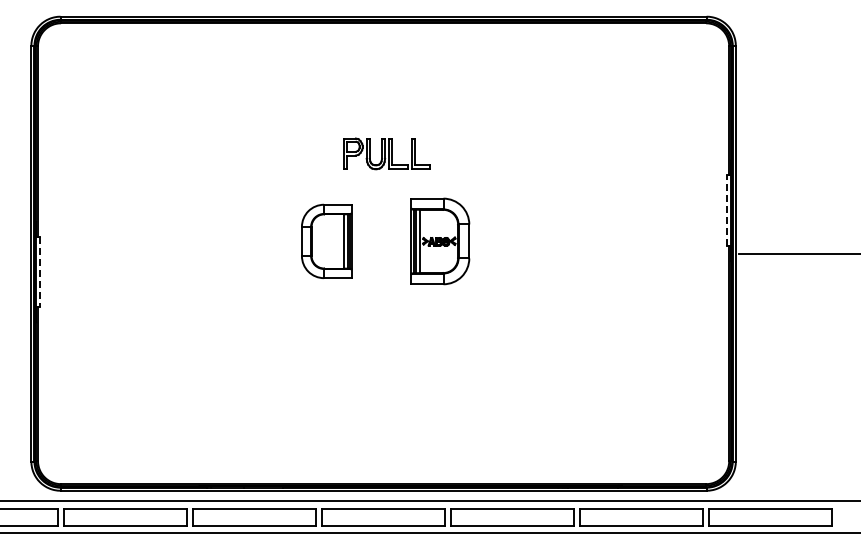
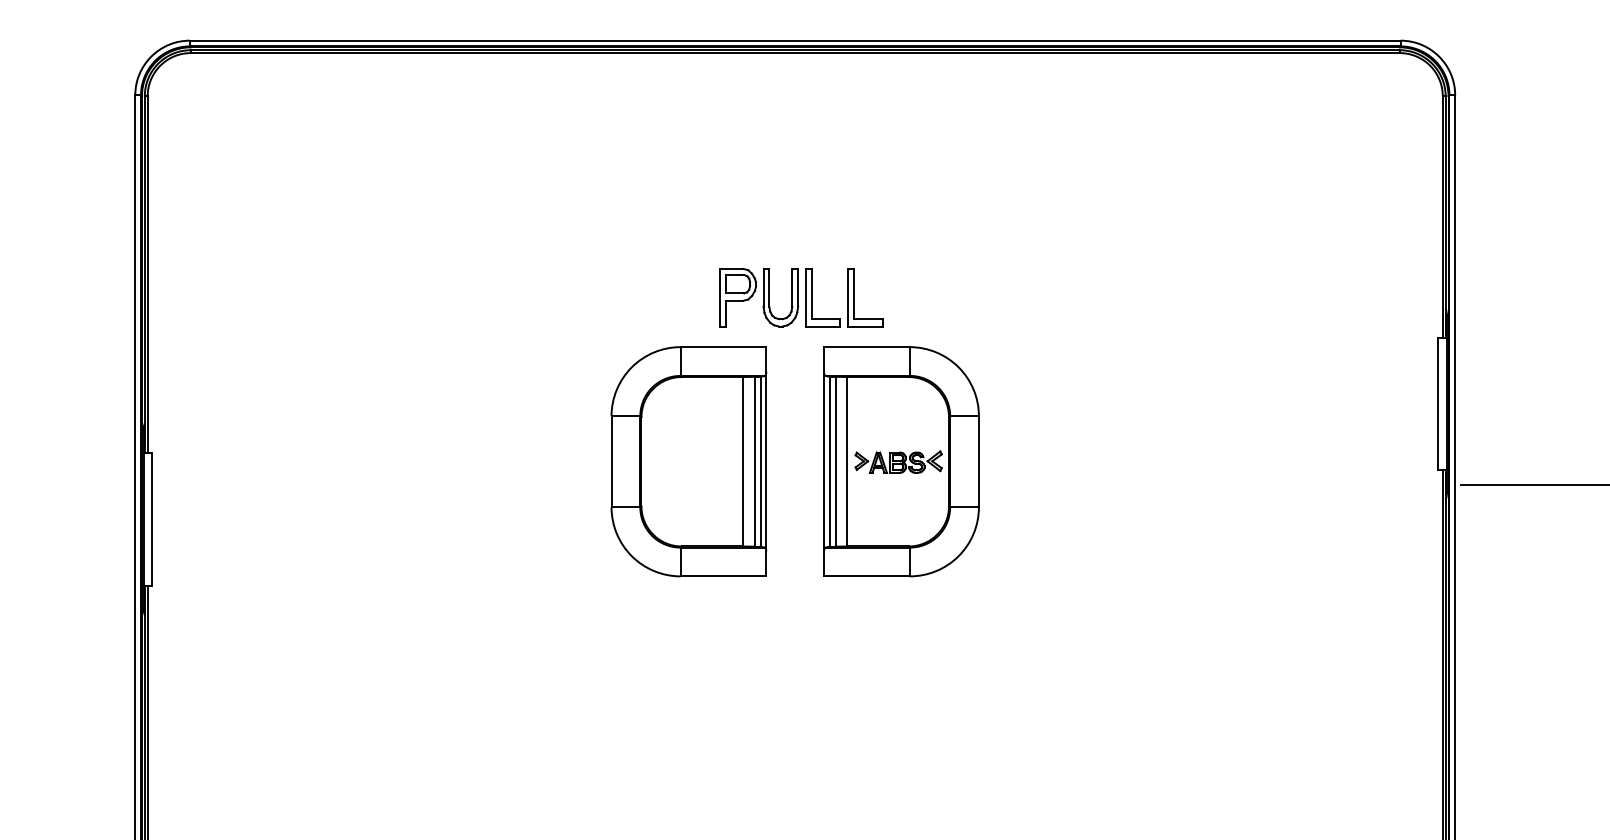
line: (726, 210) -> (1437, 403), dashed -> solid
part: (326, 241) -> (688, 461), size x1.67
part: (440, 241) -> (901, 461), size x1.43
line: (40, 272) -> (152, 519), dashed -> solid

